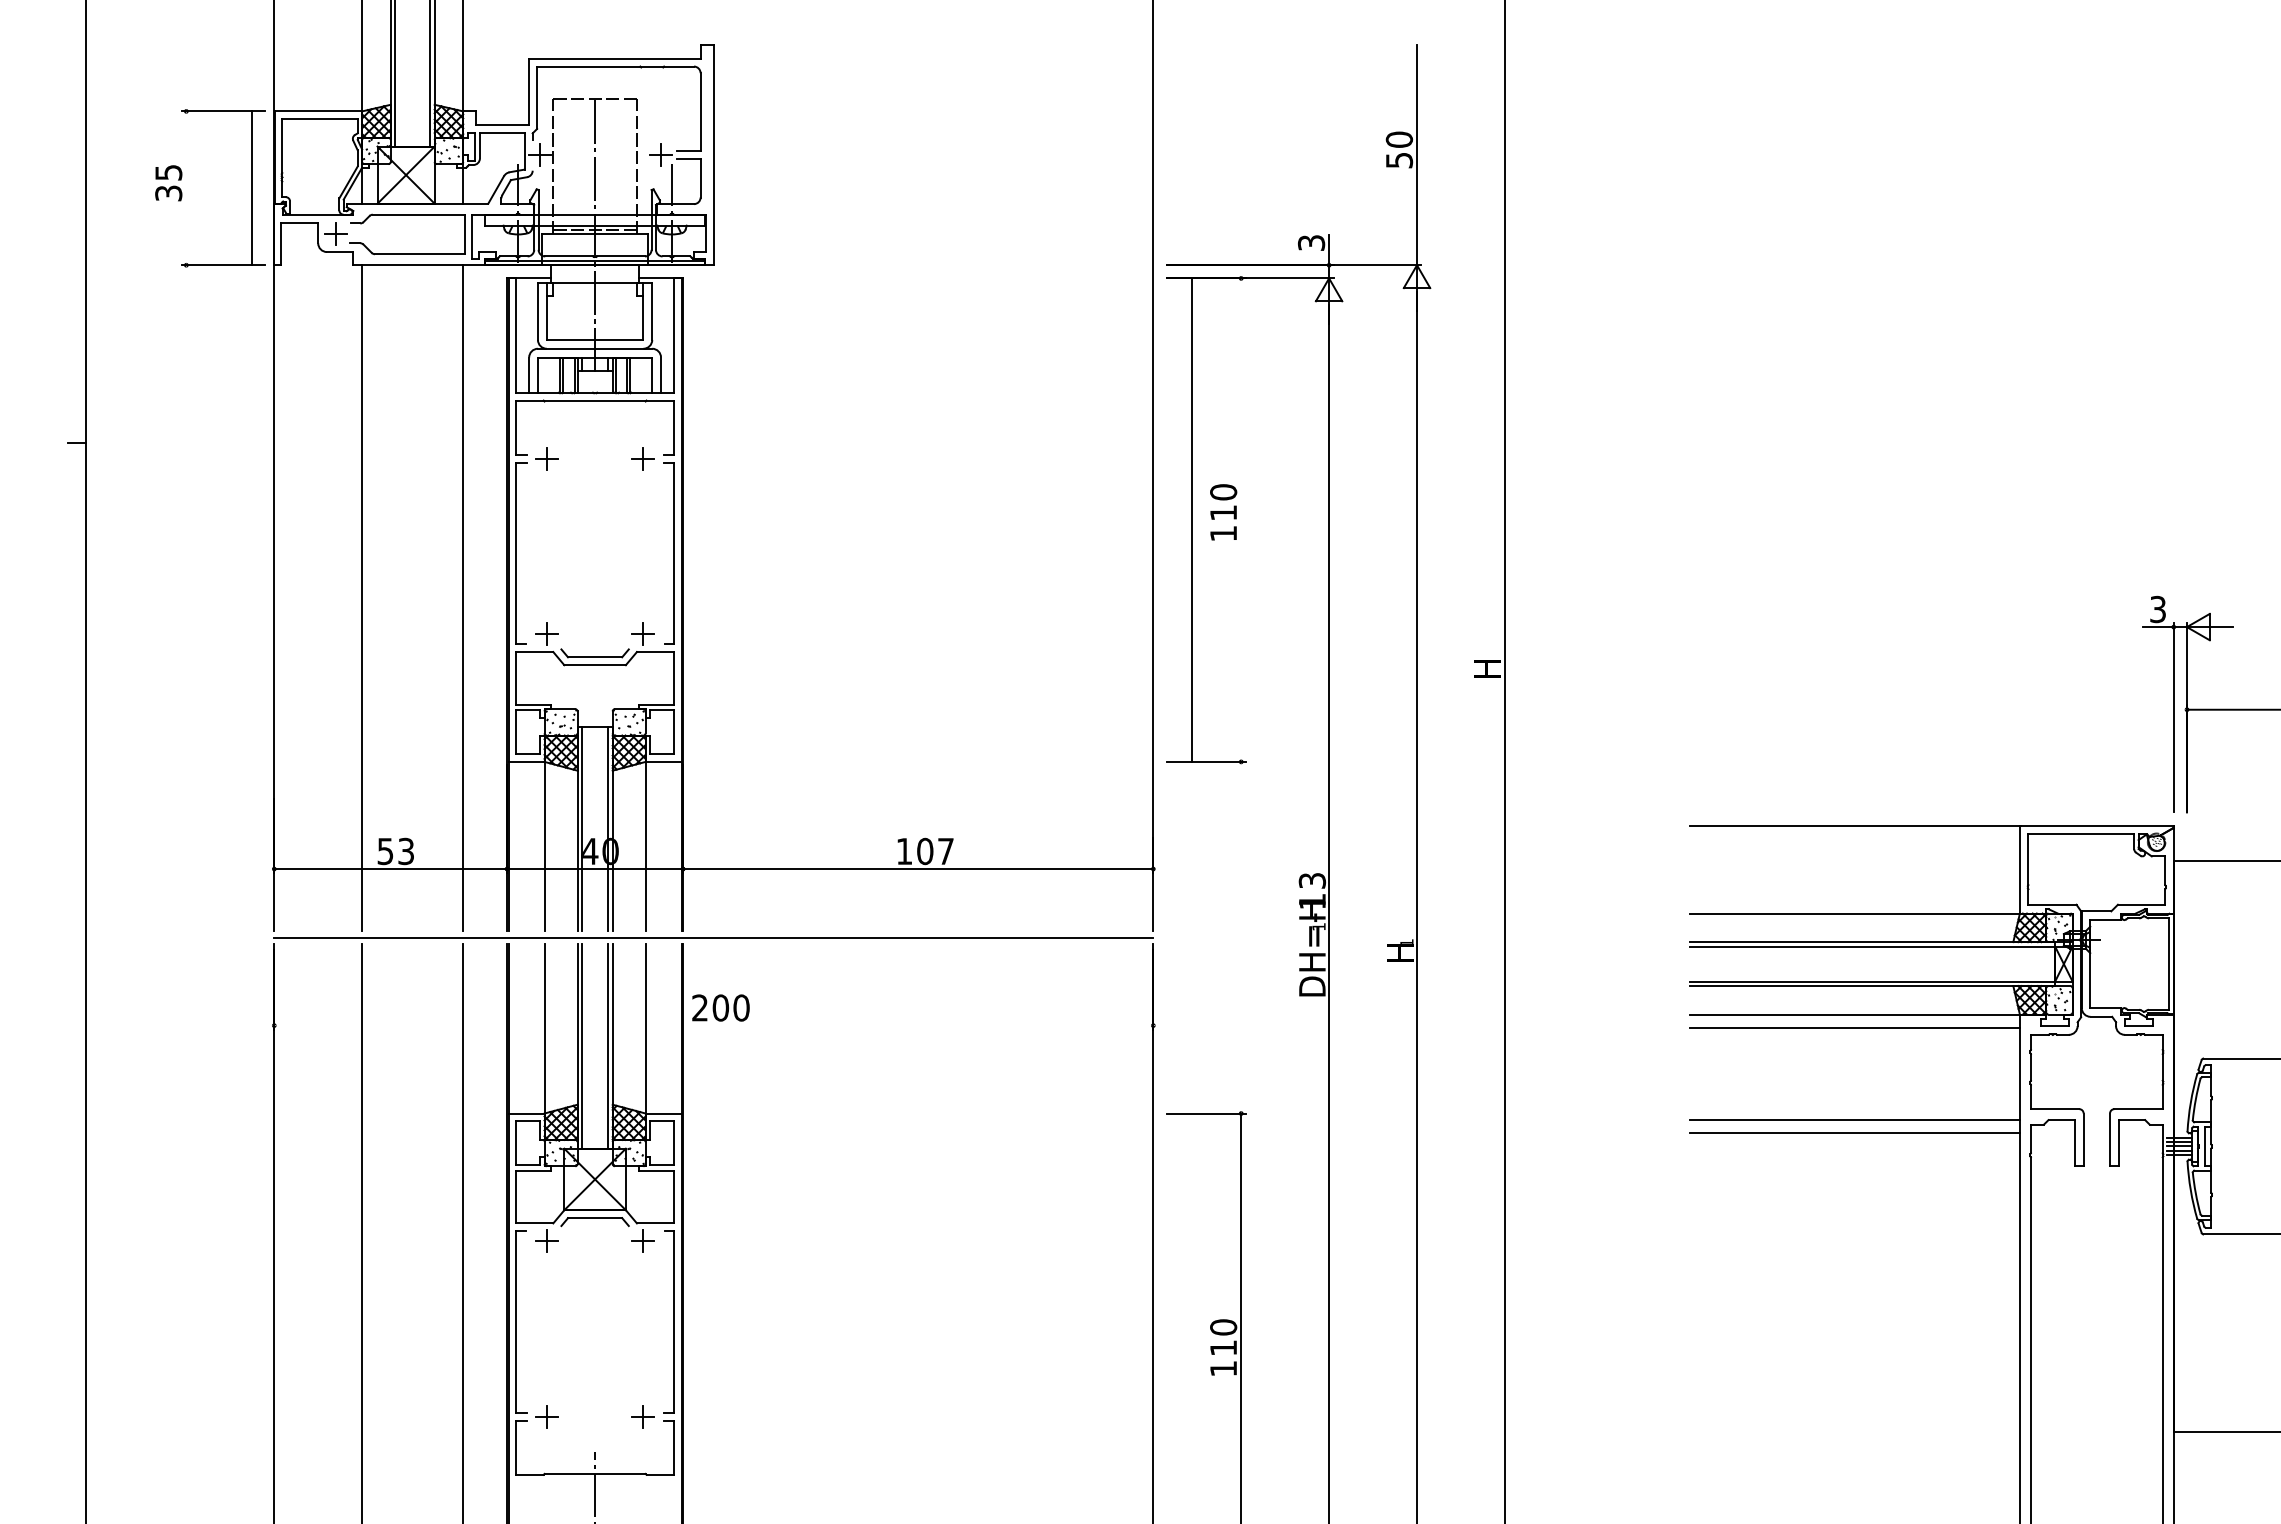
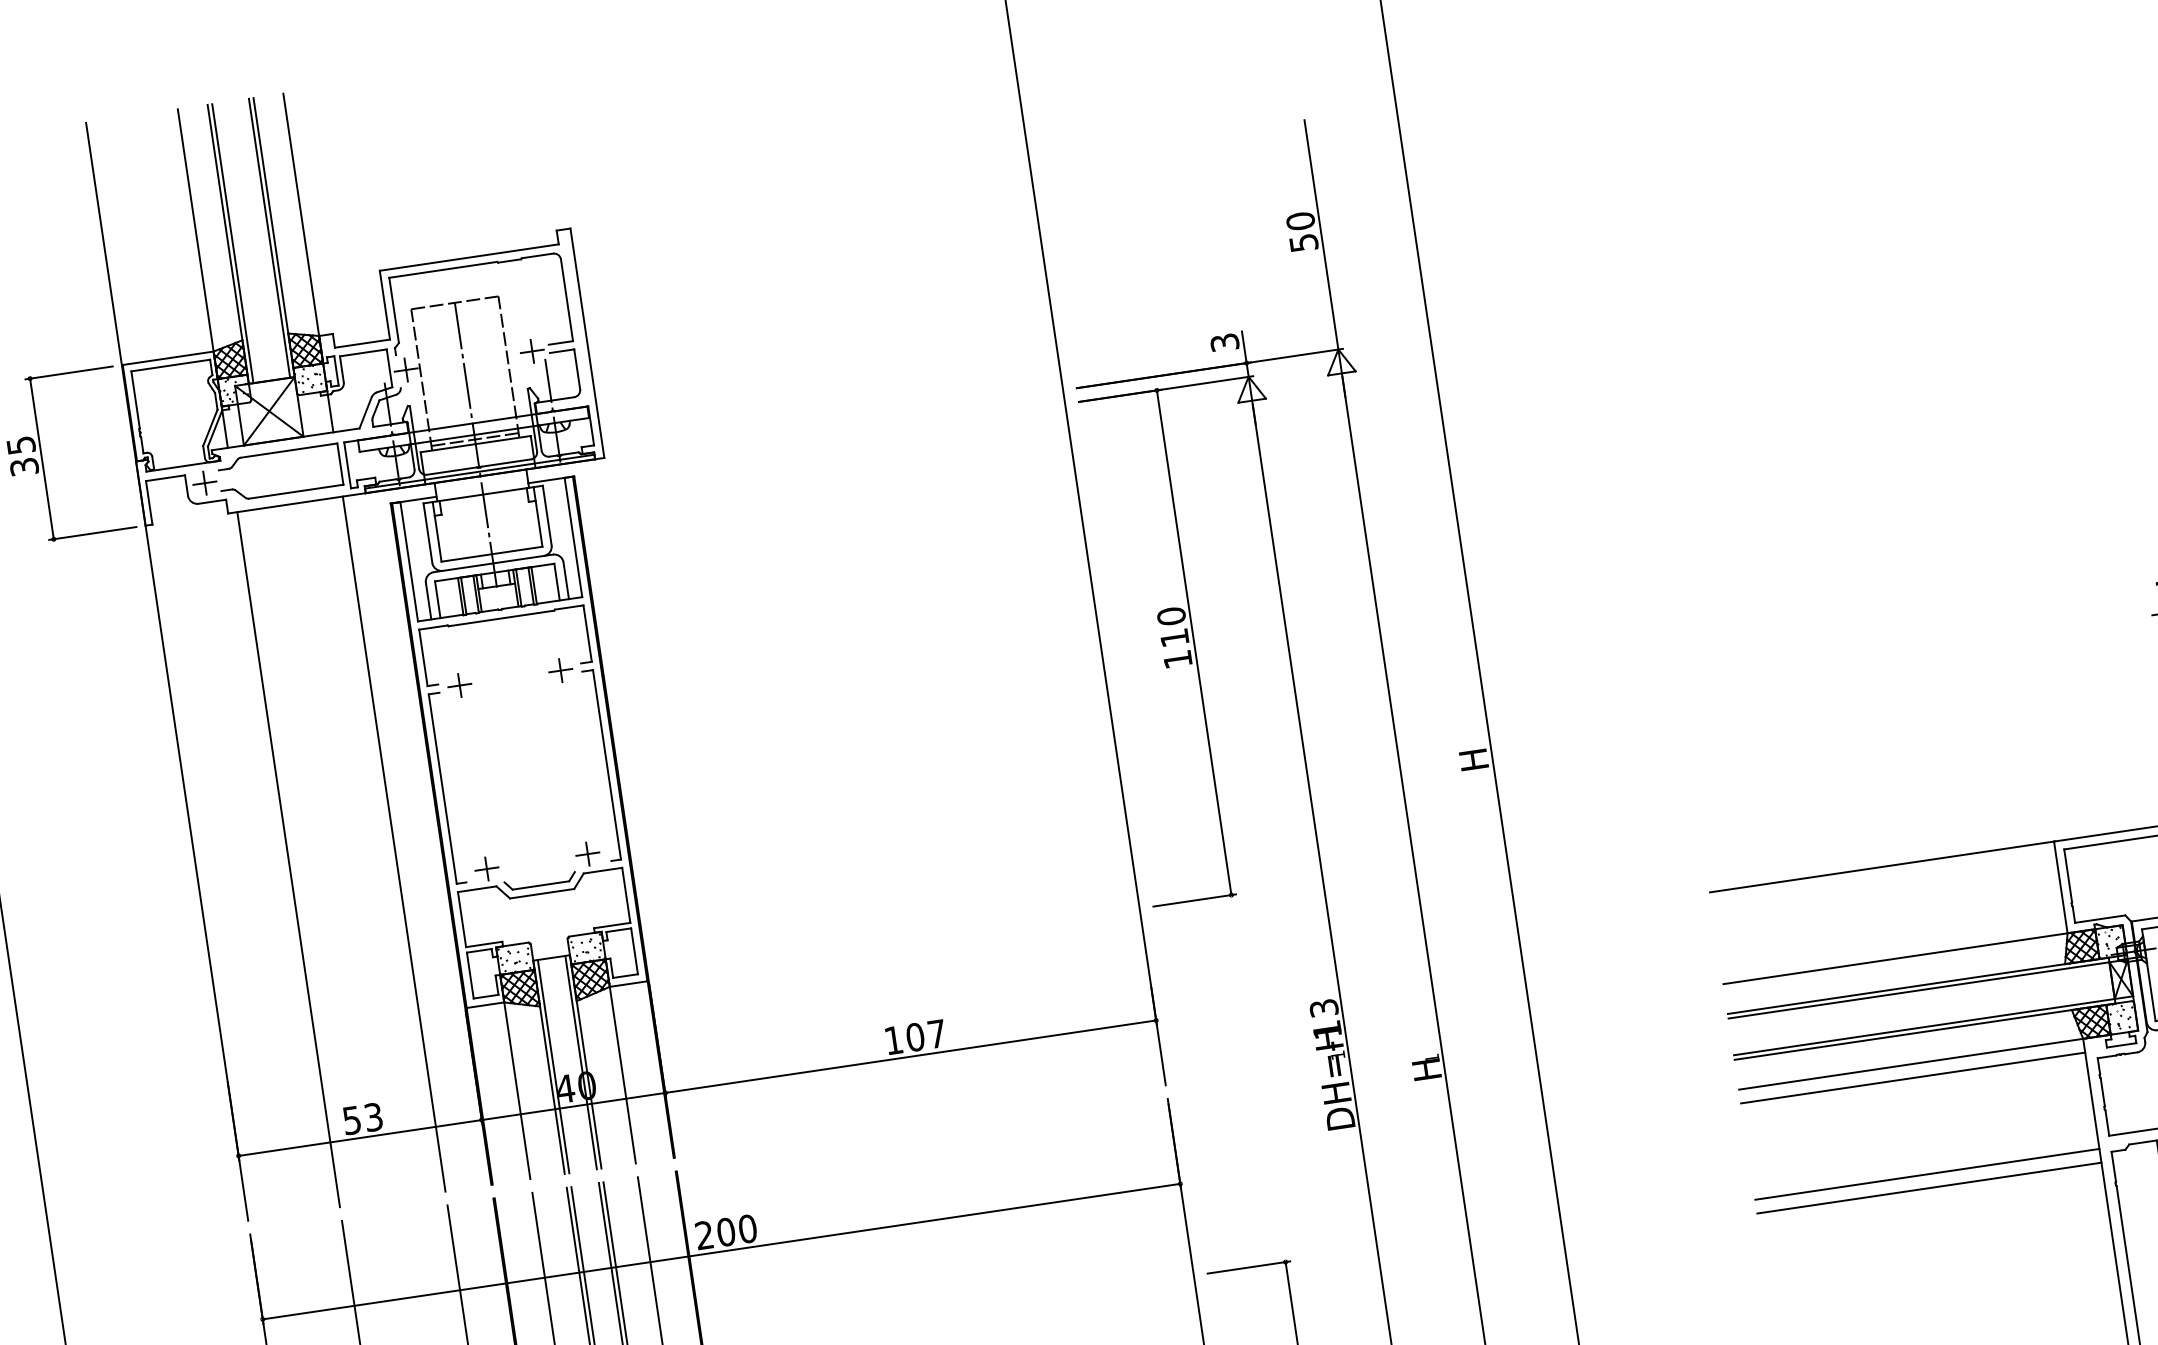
line: (252, 188) -> (42, 459), moved
line: (1192, 519) -> (1194, 642), moved
line: (713, 937) -> (721, 1251), moved

